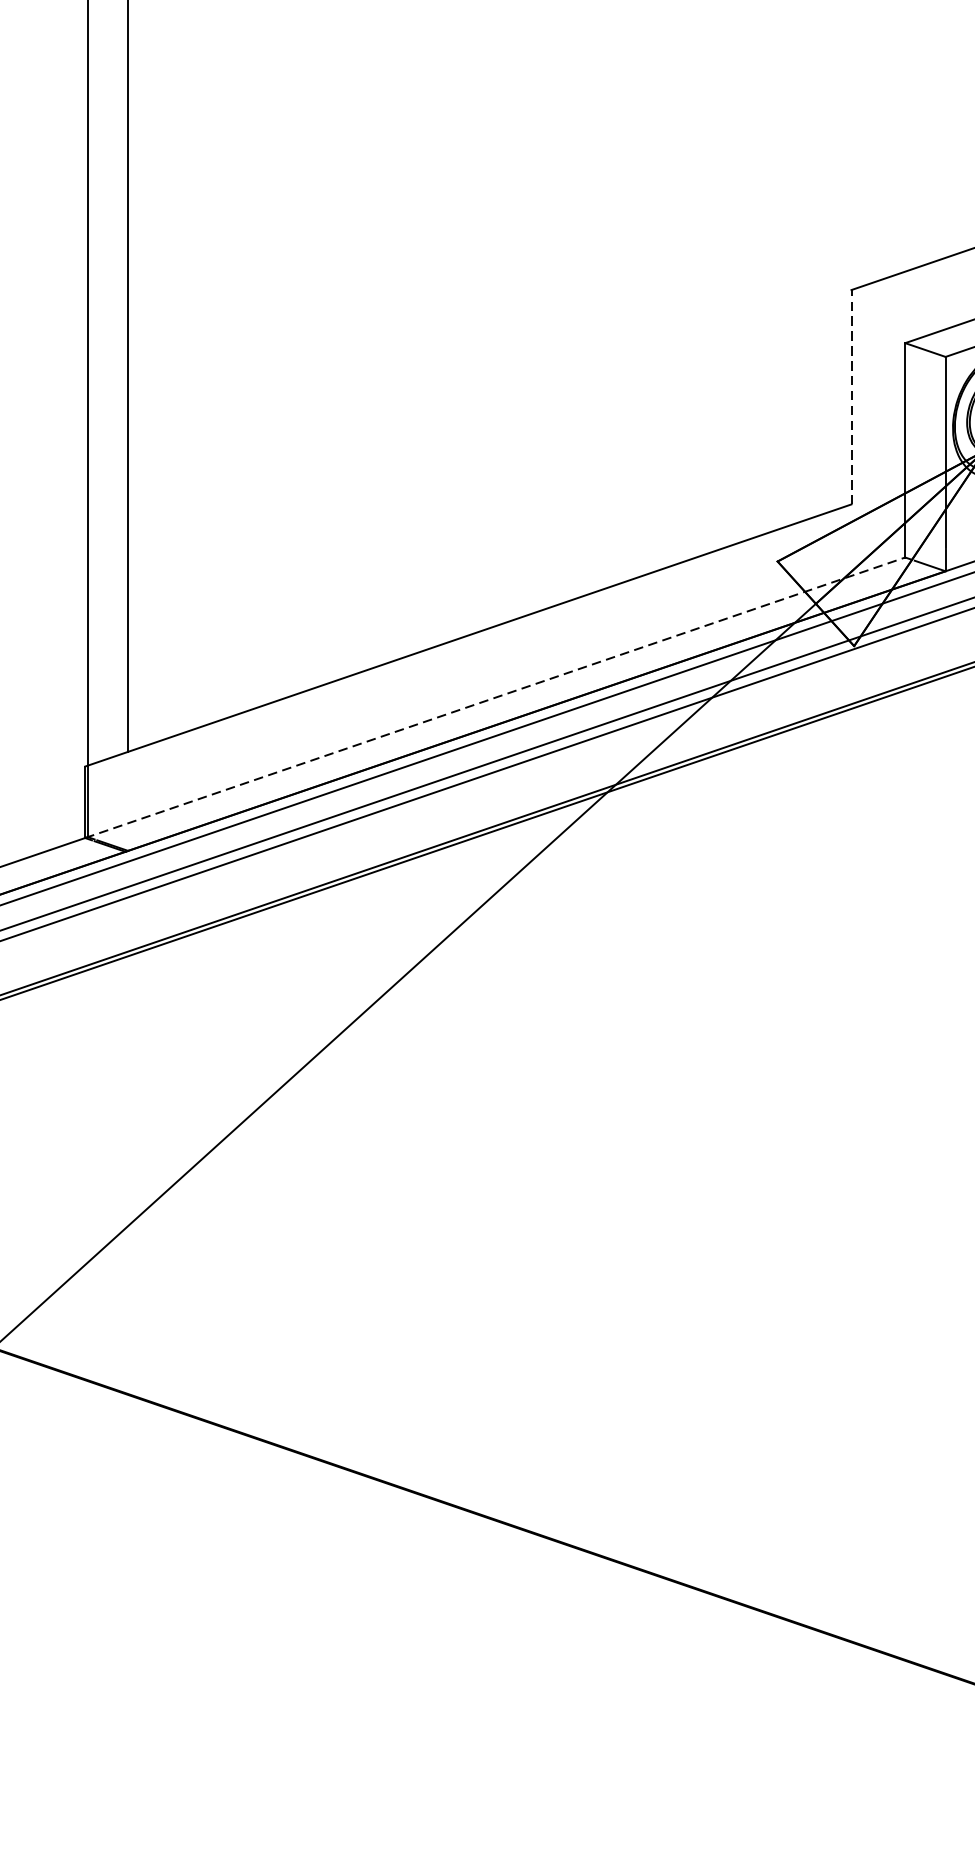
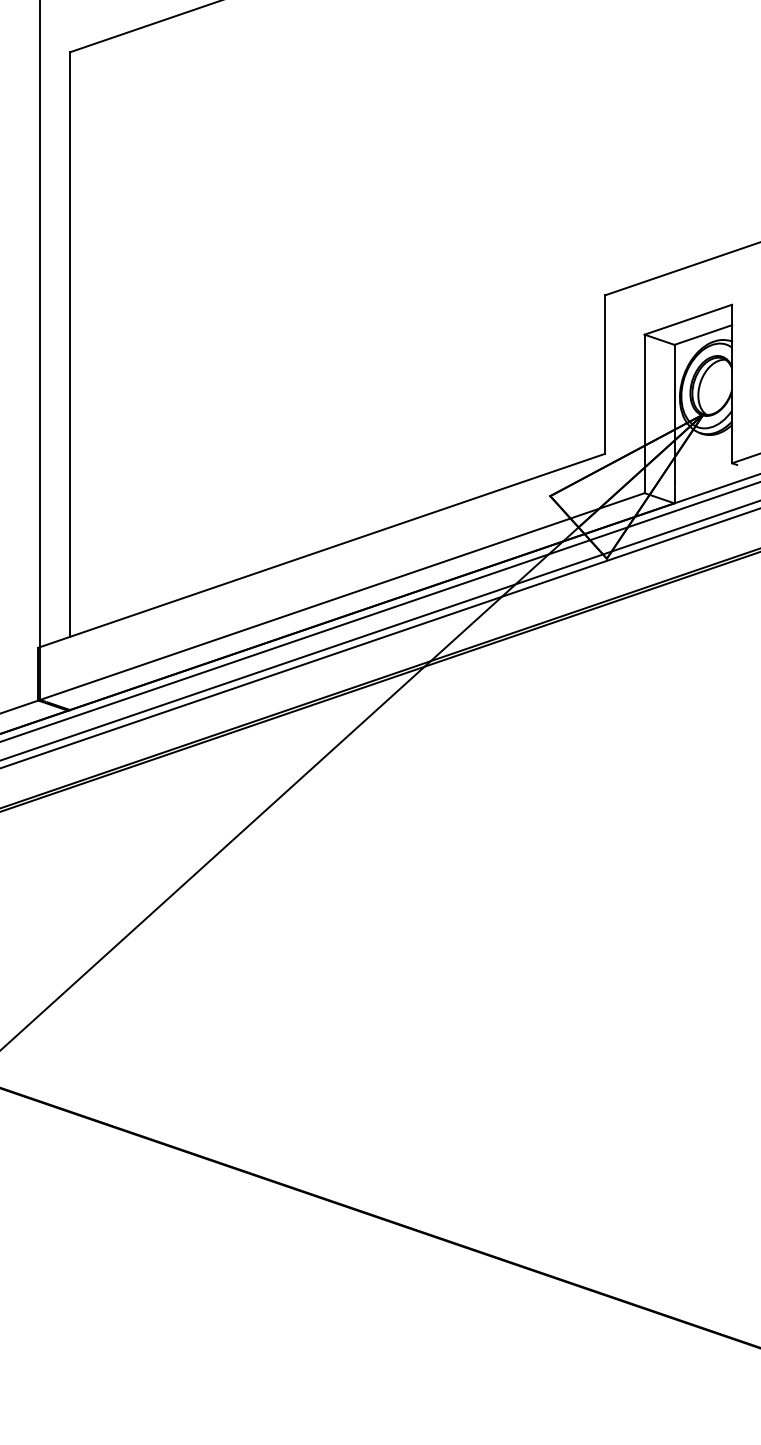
line: (850, 396) -> (604, 374), dashed -> solid
line: (495, 697) -> (341, 596), dashed -> solid

